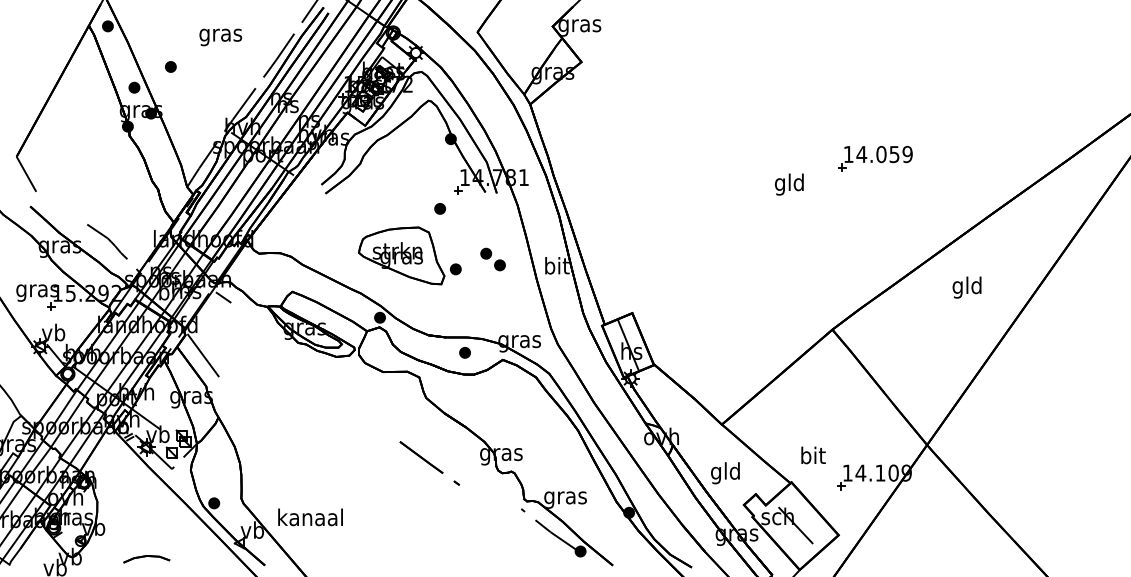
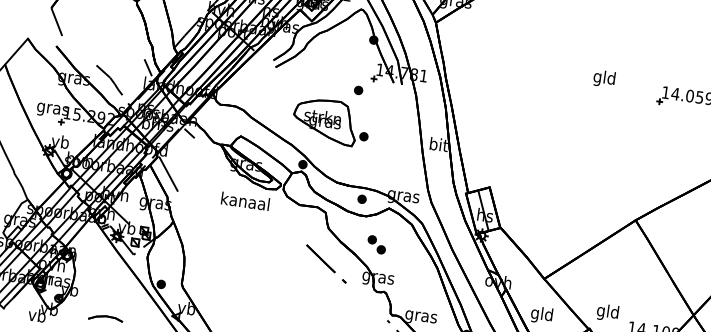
text: (789, 184) -> (604, 78), moved
line: (155, 217) -> (147, 67), added
part: (492, 259) -> (376, 244), moved
text: (812, 457) -> (607, 312), bit -> gld
part: (429, 463) -> (326, 264), moved
text: (310, 517) -> (245, 201), moved

